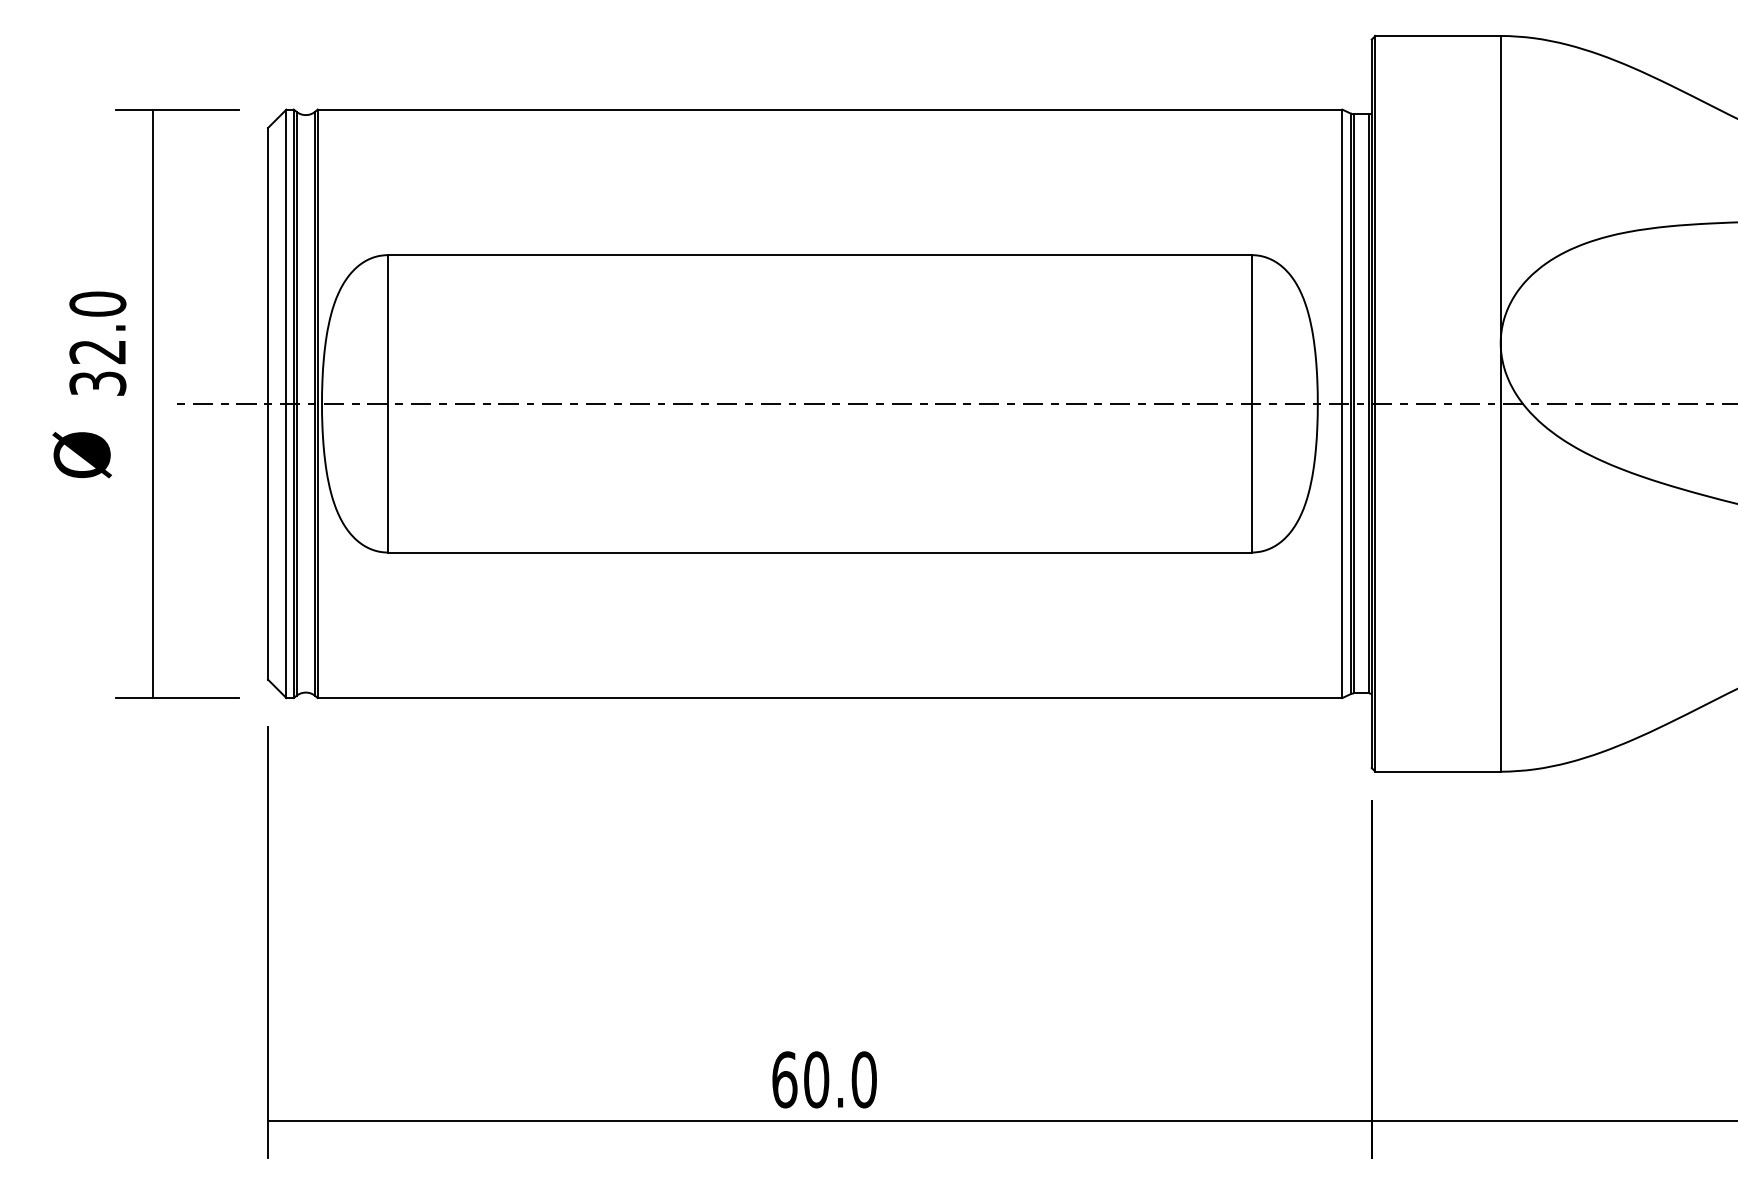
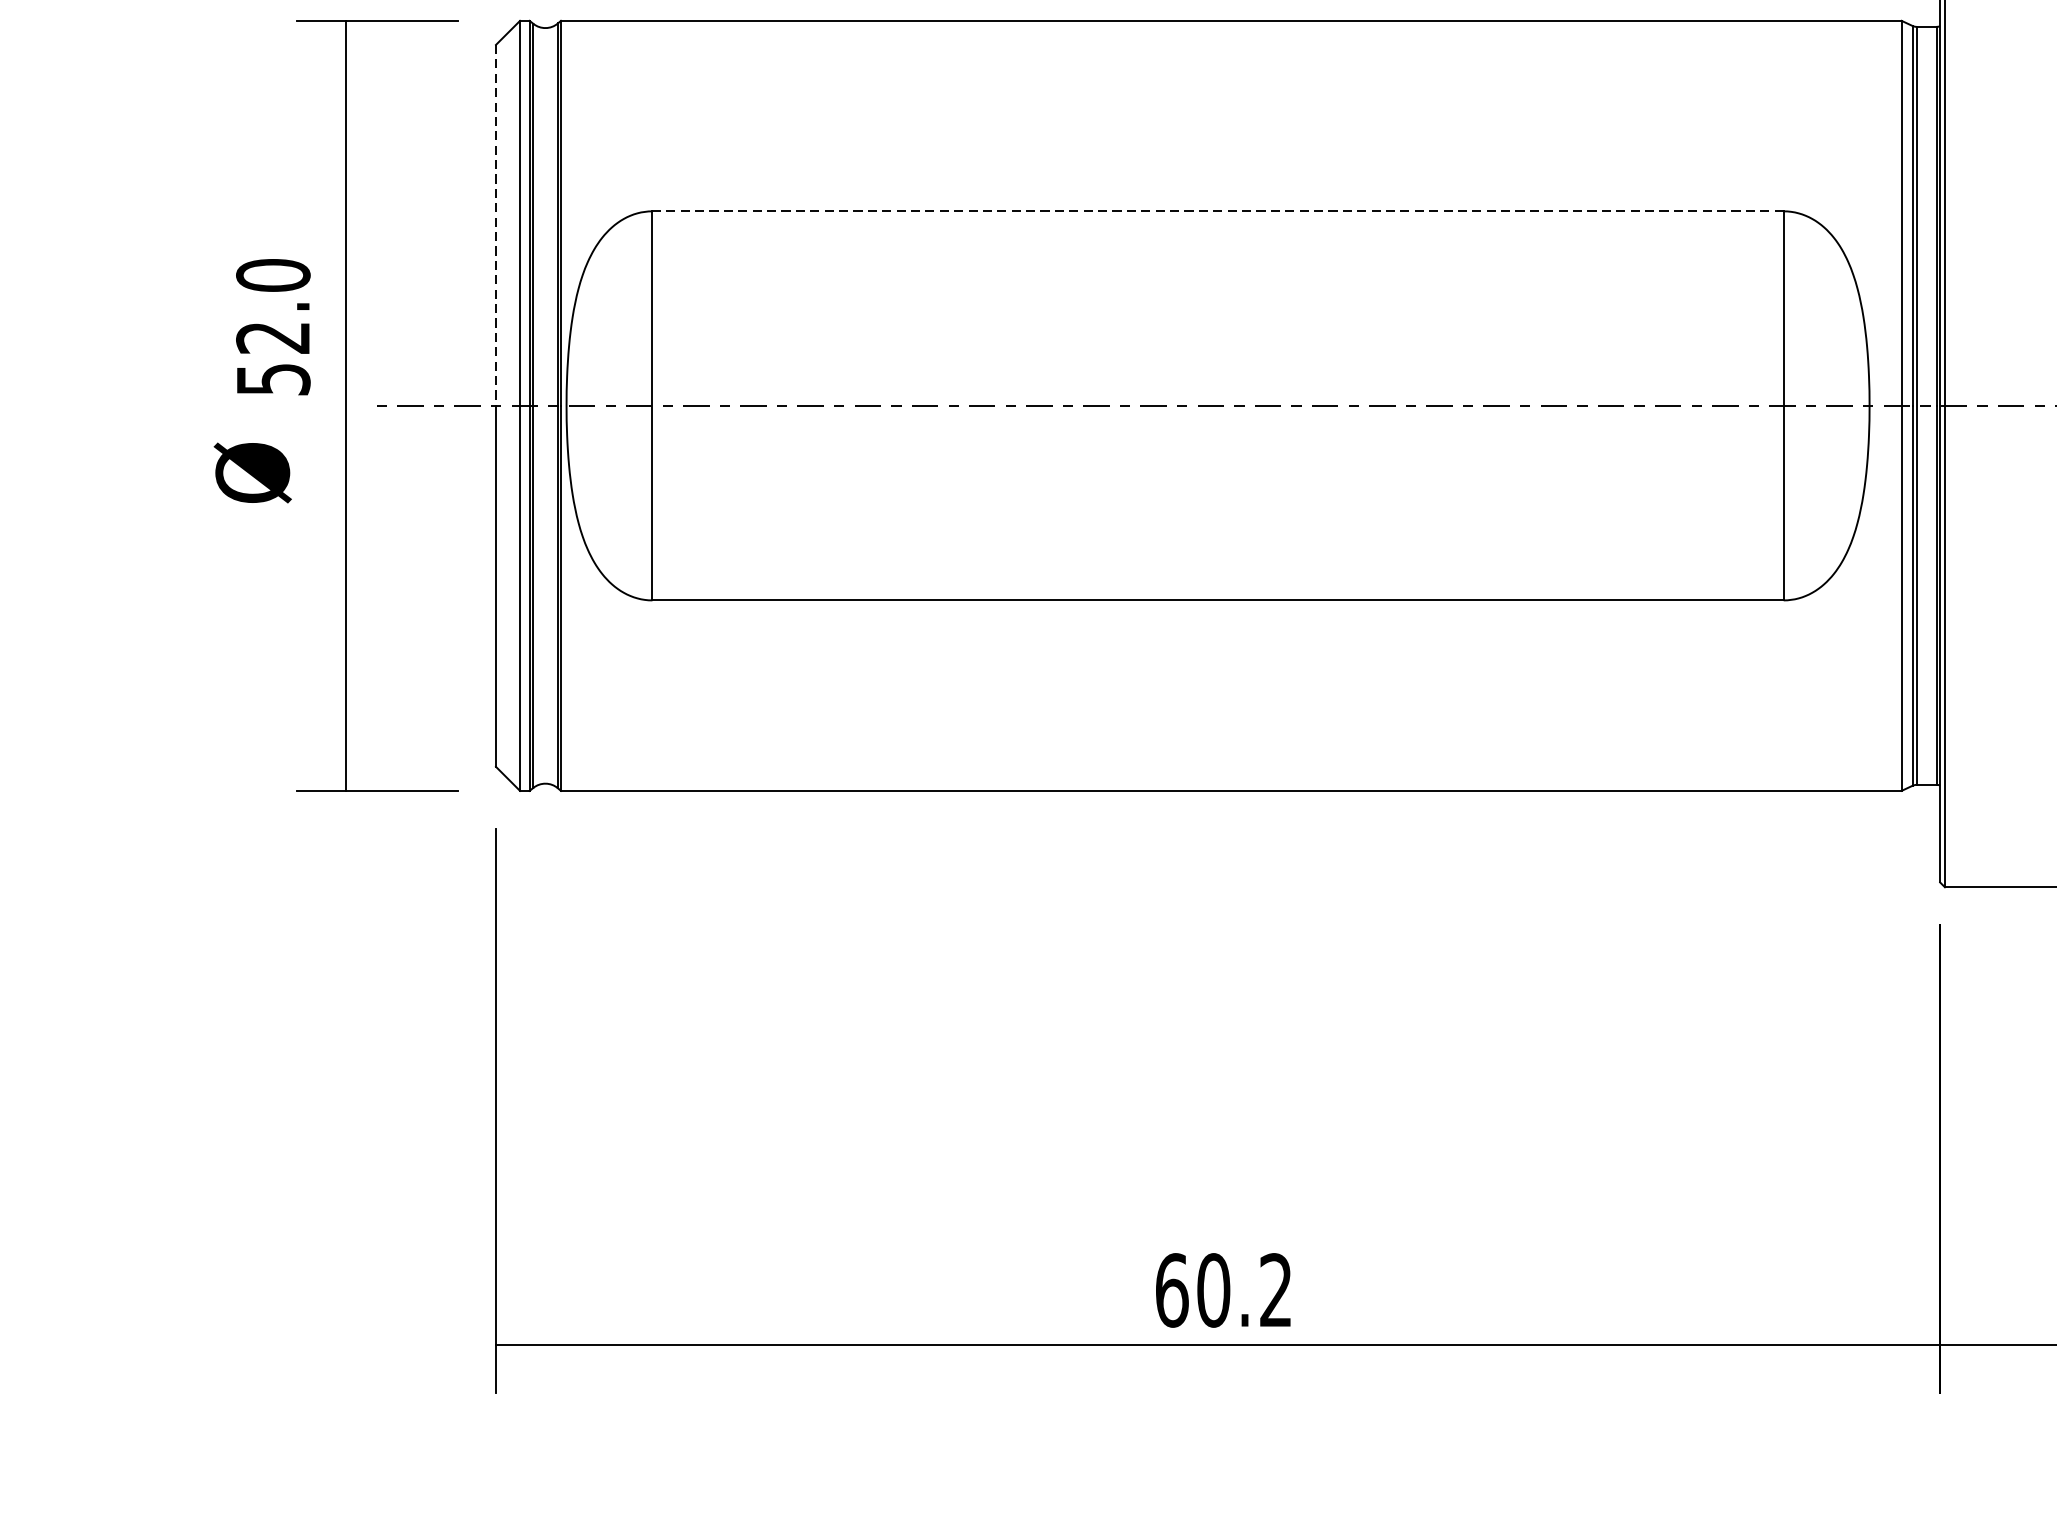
line: (819, 255) -> (1217, 211), solid -> dashed
line: (268, 265) -> (496, 224), solid -> dashed
text: (97, 383) -> (272, 379), 32.0 -> 52.0
text: (863, 1079) -> (1275, 1289), 60.0 -> 60.2

